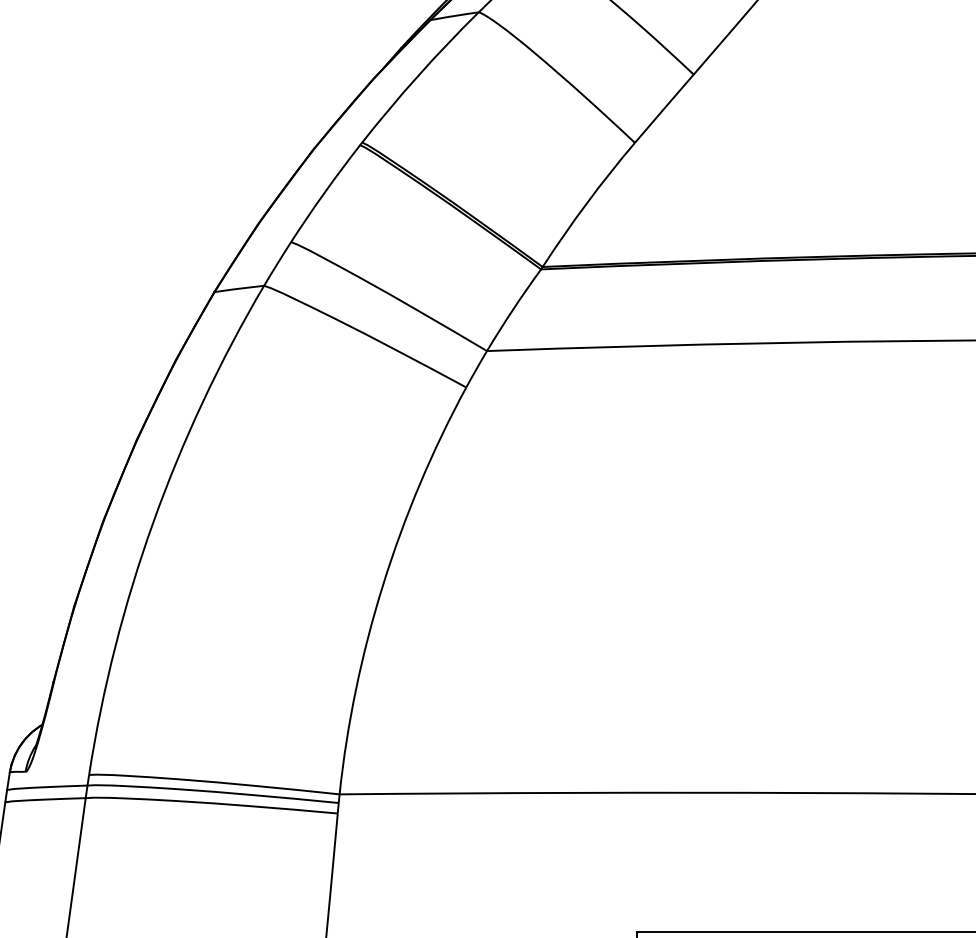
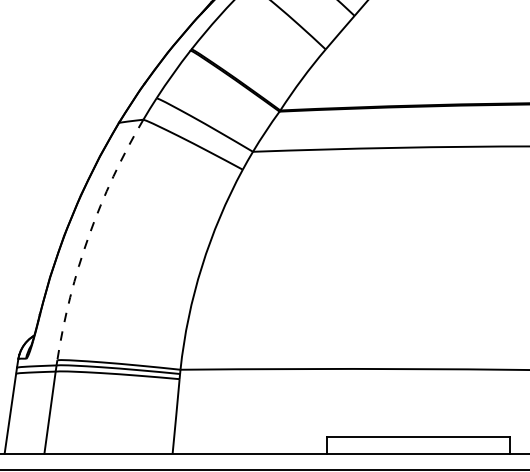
arc: (152, 521) -> (88, 235), solid -> dashed

